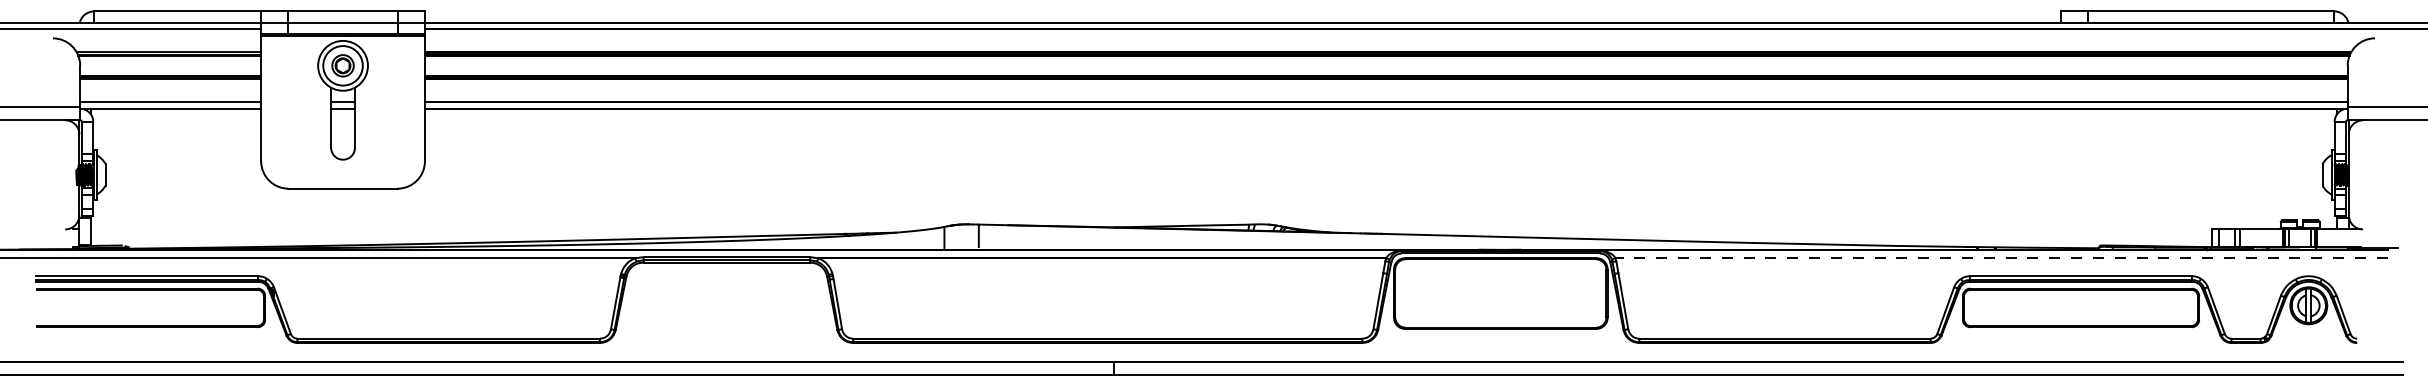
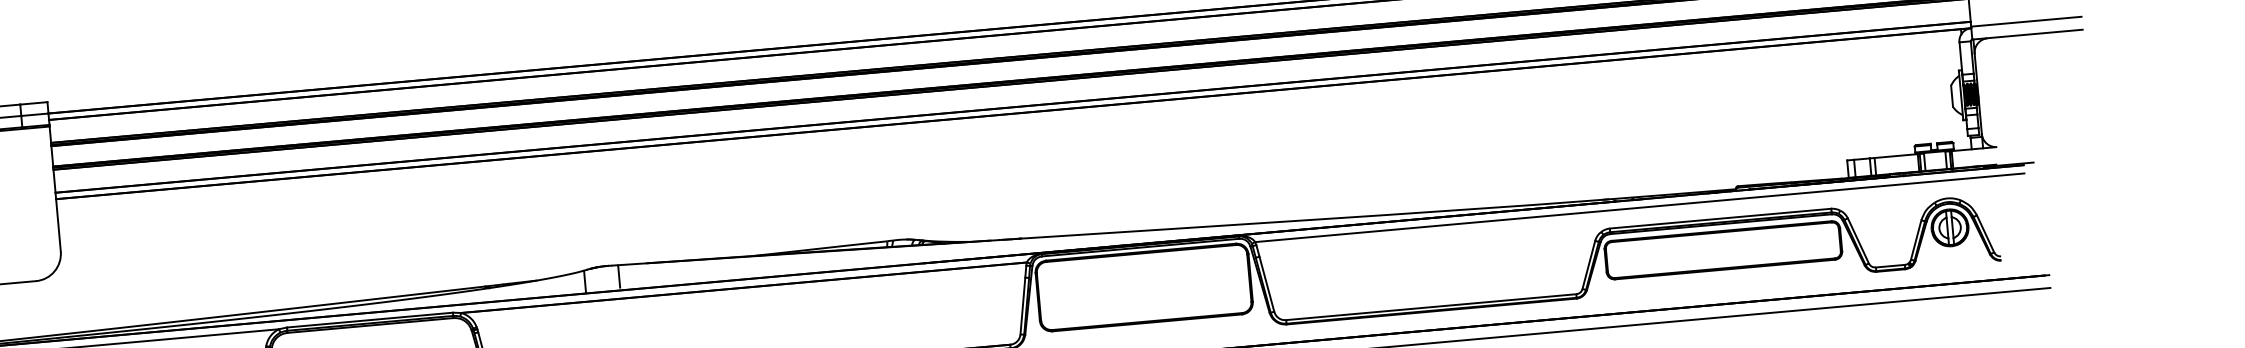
line: (2001, 258) -> (1639, 208), dashed -> solid

